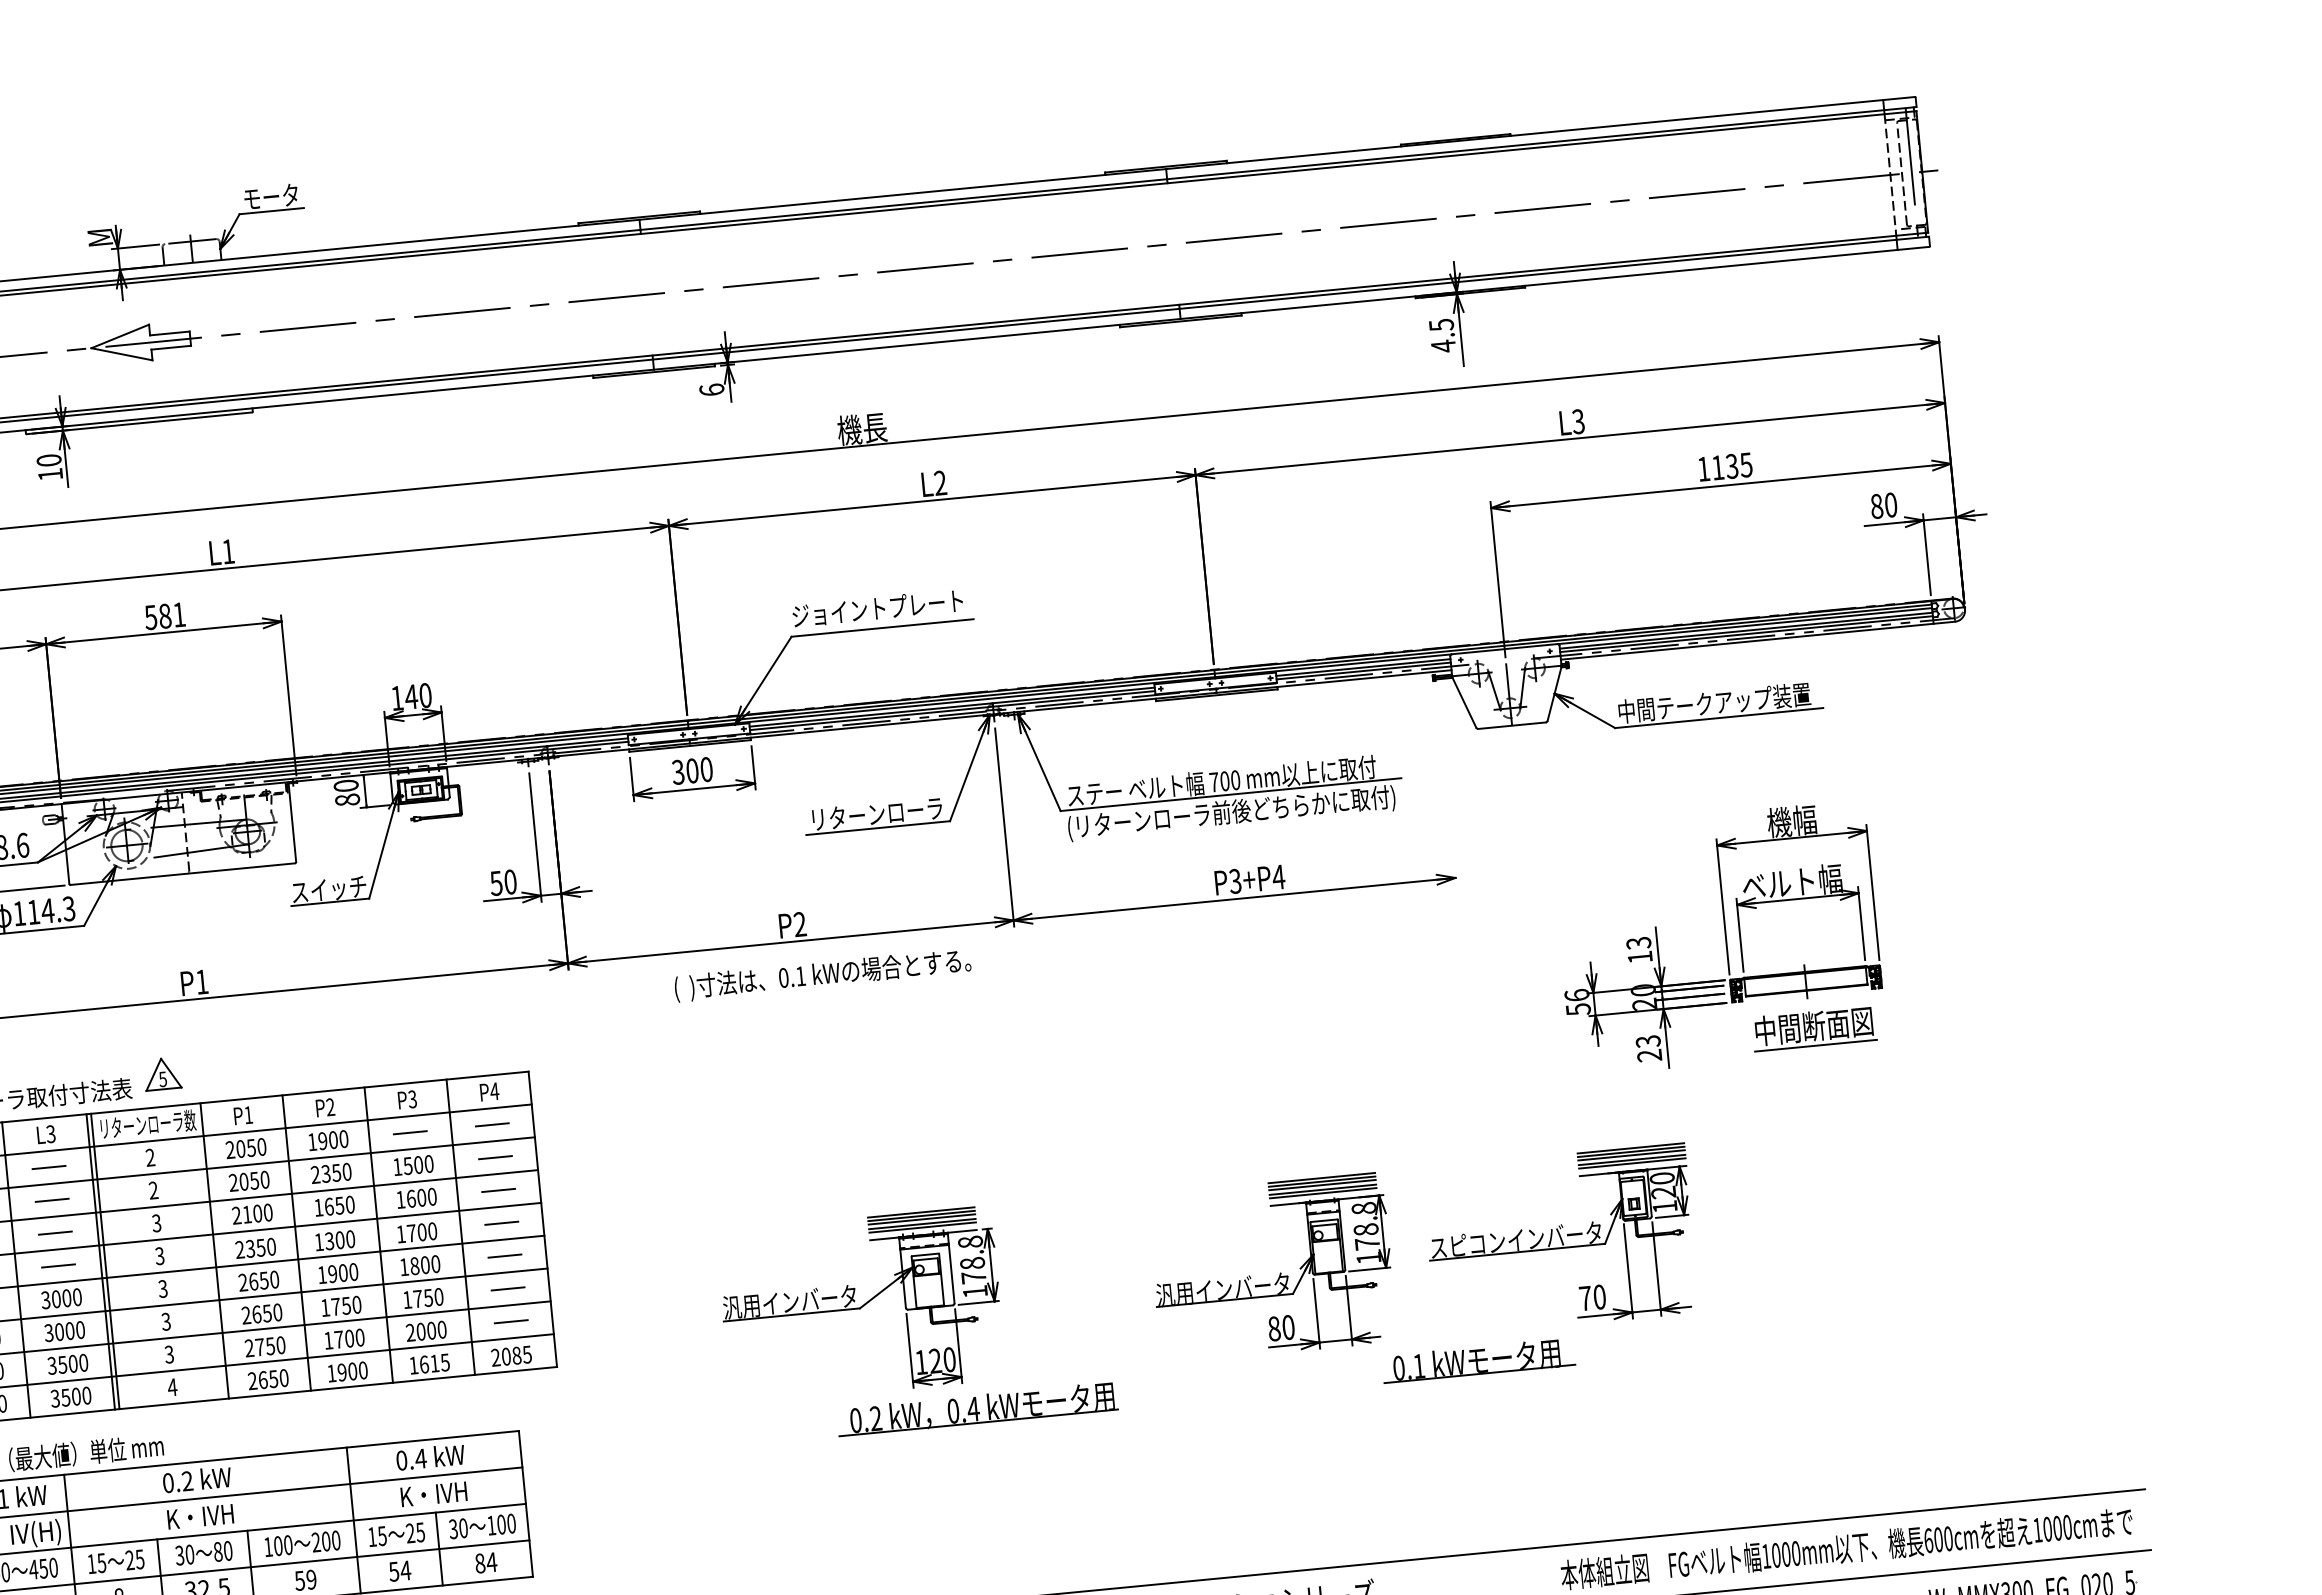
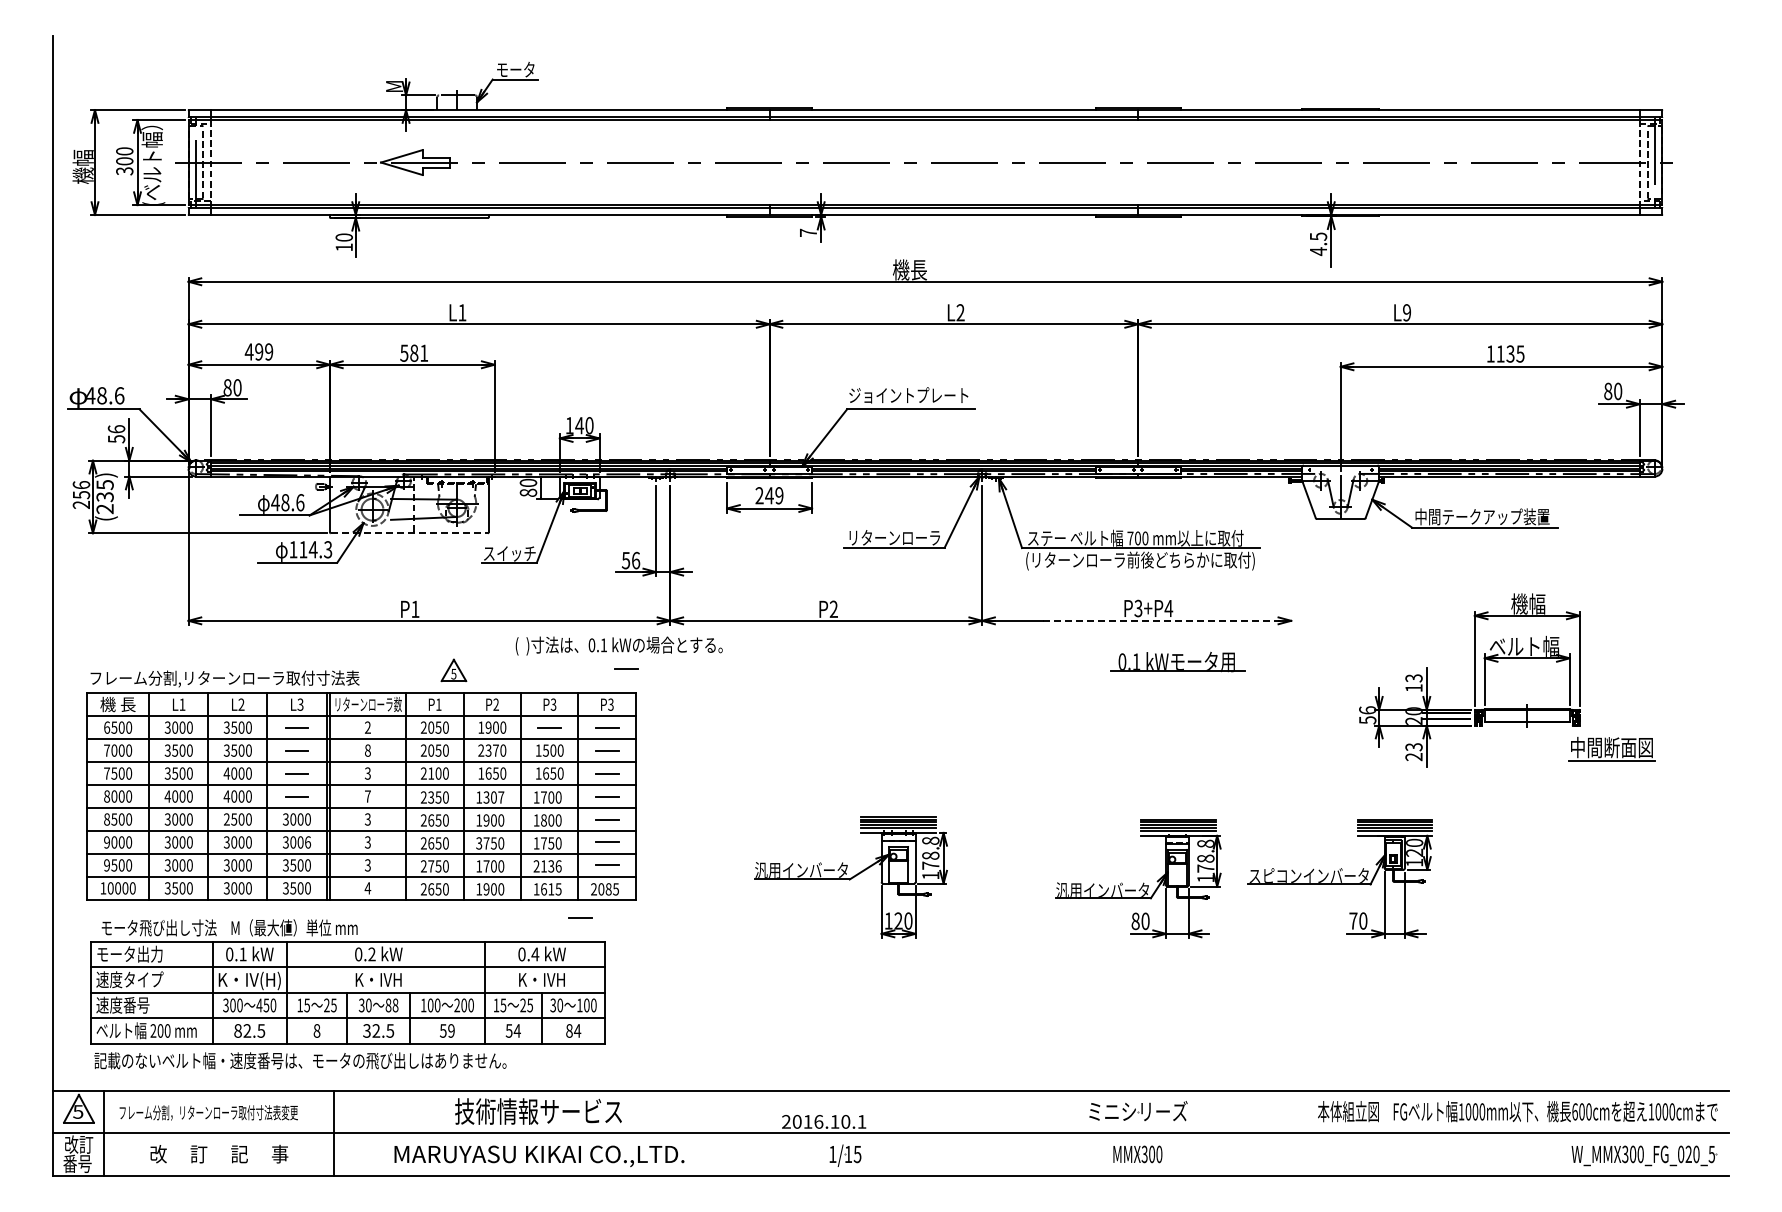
text: (711, 389) -> (808, 232), 6 -> 7
text: (1577, 421) -> (1406, 312), L3 -> L9
text: (692, 770) -> (769, 495), 300 -> 249
line: (183, 874) -> (409, 533), solid -> dashed
text: (511, 881) -> (636, 560), 50 -> 56
line: (1278, 894) -> (1167, 620), solid -> dashed
text: (821, 974) -> (618, 645), moved
part: (1813, 1029) -> (1611, 749), moved
line: (511, 1037) -> (626, 668), added
part: (161, 1074) -> (453, 670), moved
text: (493, 1091) -> (610, 704), P4 -> P3
text: (335, 1172) -> (495, 750), 2350 -> 2370
text: (152, 1190) -> (367, 750), 2 -> 8
text: (421, 1197) -> (553, 773), 1600 -> 1650
text: (350, 1239) -> (501, 797), 1300 -> 1307
text: (159, 1256) -> (367, 796), 3 -> 7
text: (325, 1307) -> (479, 843), 1750 -> 3750
text: (81, 1330) -> (308, 842), 3000 -> 3006
text: (431, 1330) -> (551, 866), 2000 -> 2136
part: (1477, 1360) -> (1177, 661), moved
line: (480, 1399) -> (580, 917), added
part: (977, 1409) -> (924, 957), removed
text: (228, 1551) -> (395, 1005), 80 -> 88

